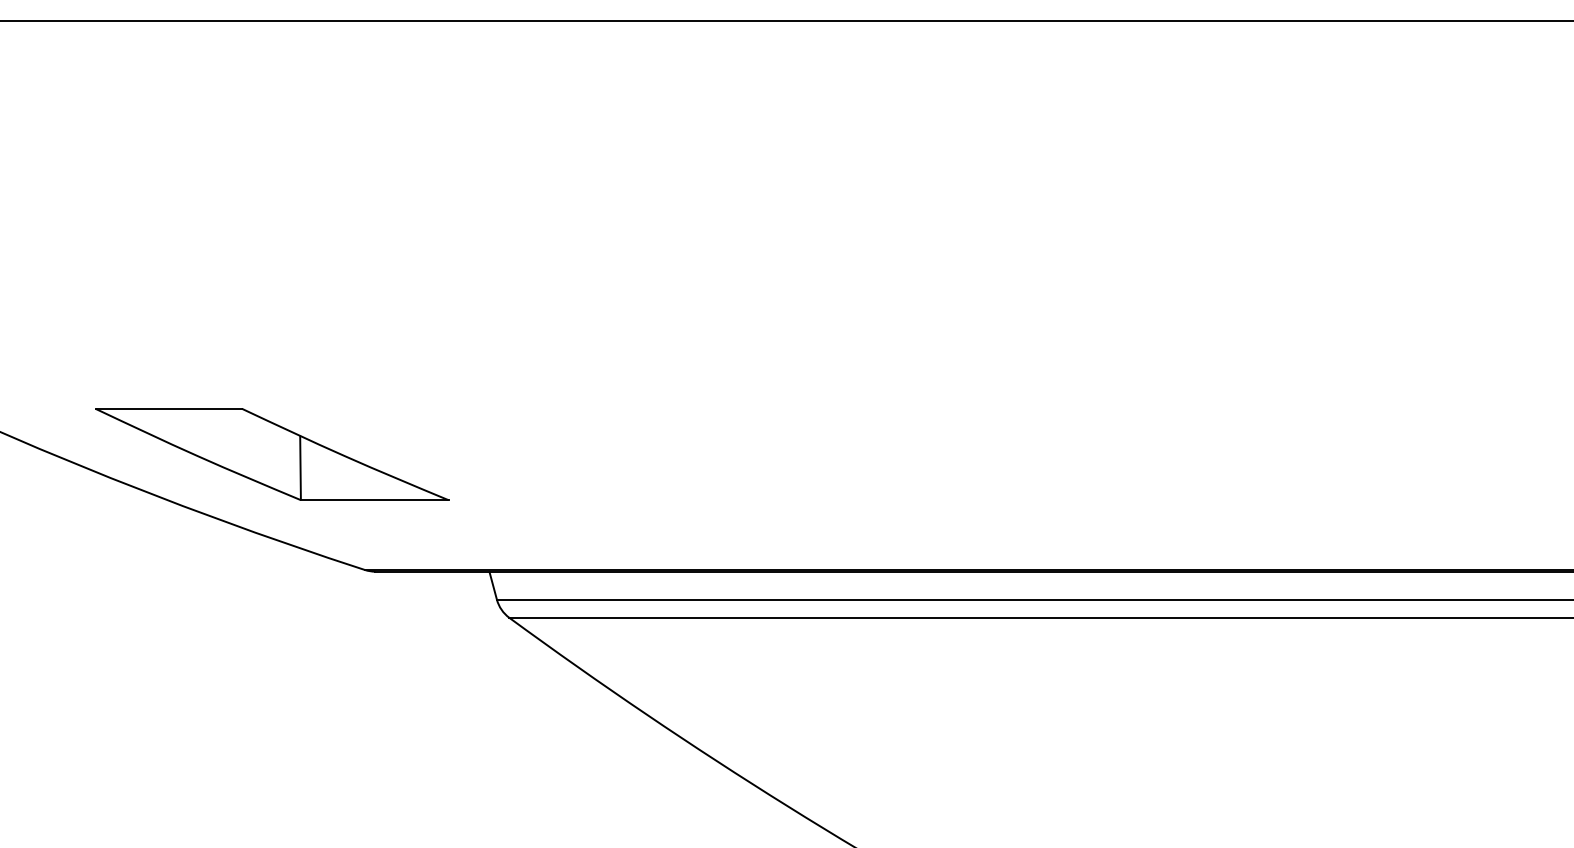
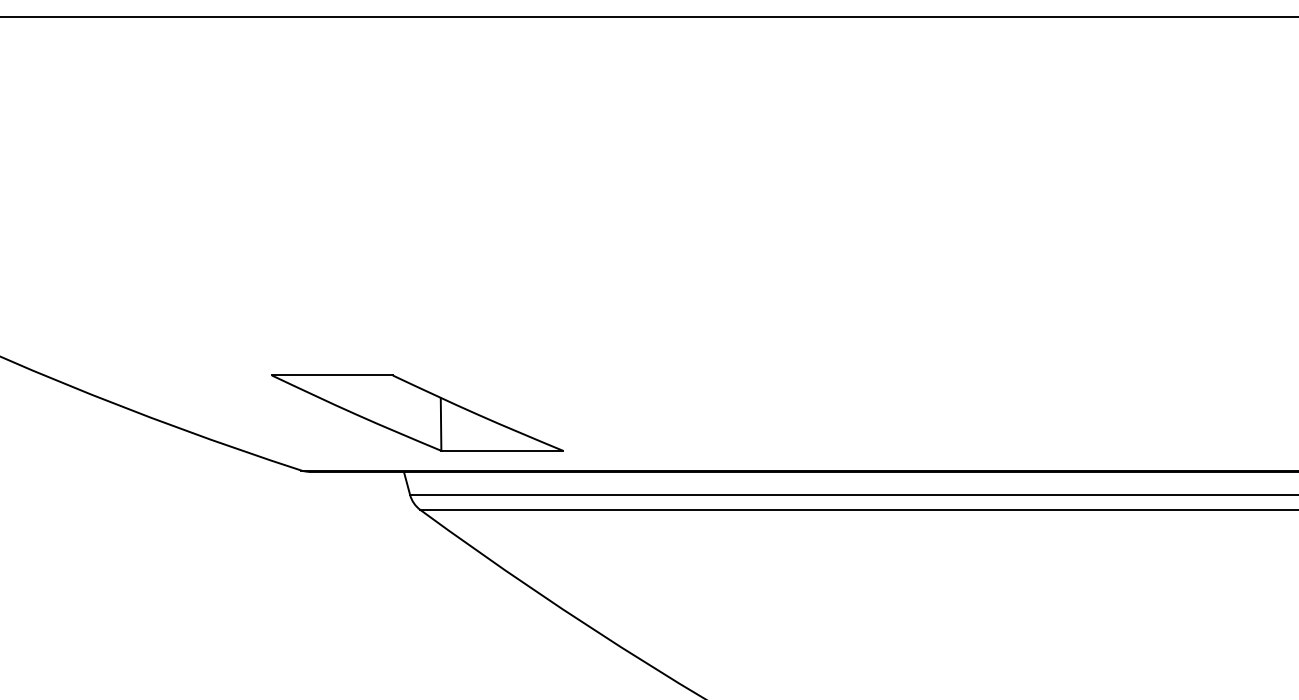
part: (271, 453) -> (417, 412), moved

